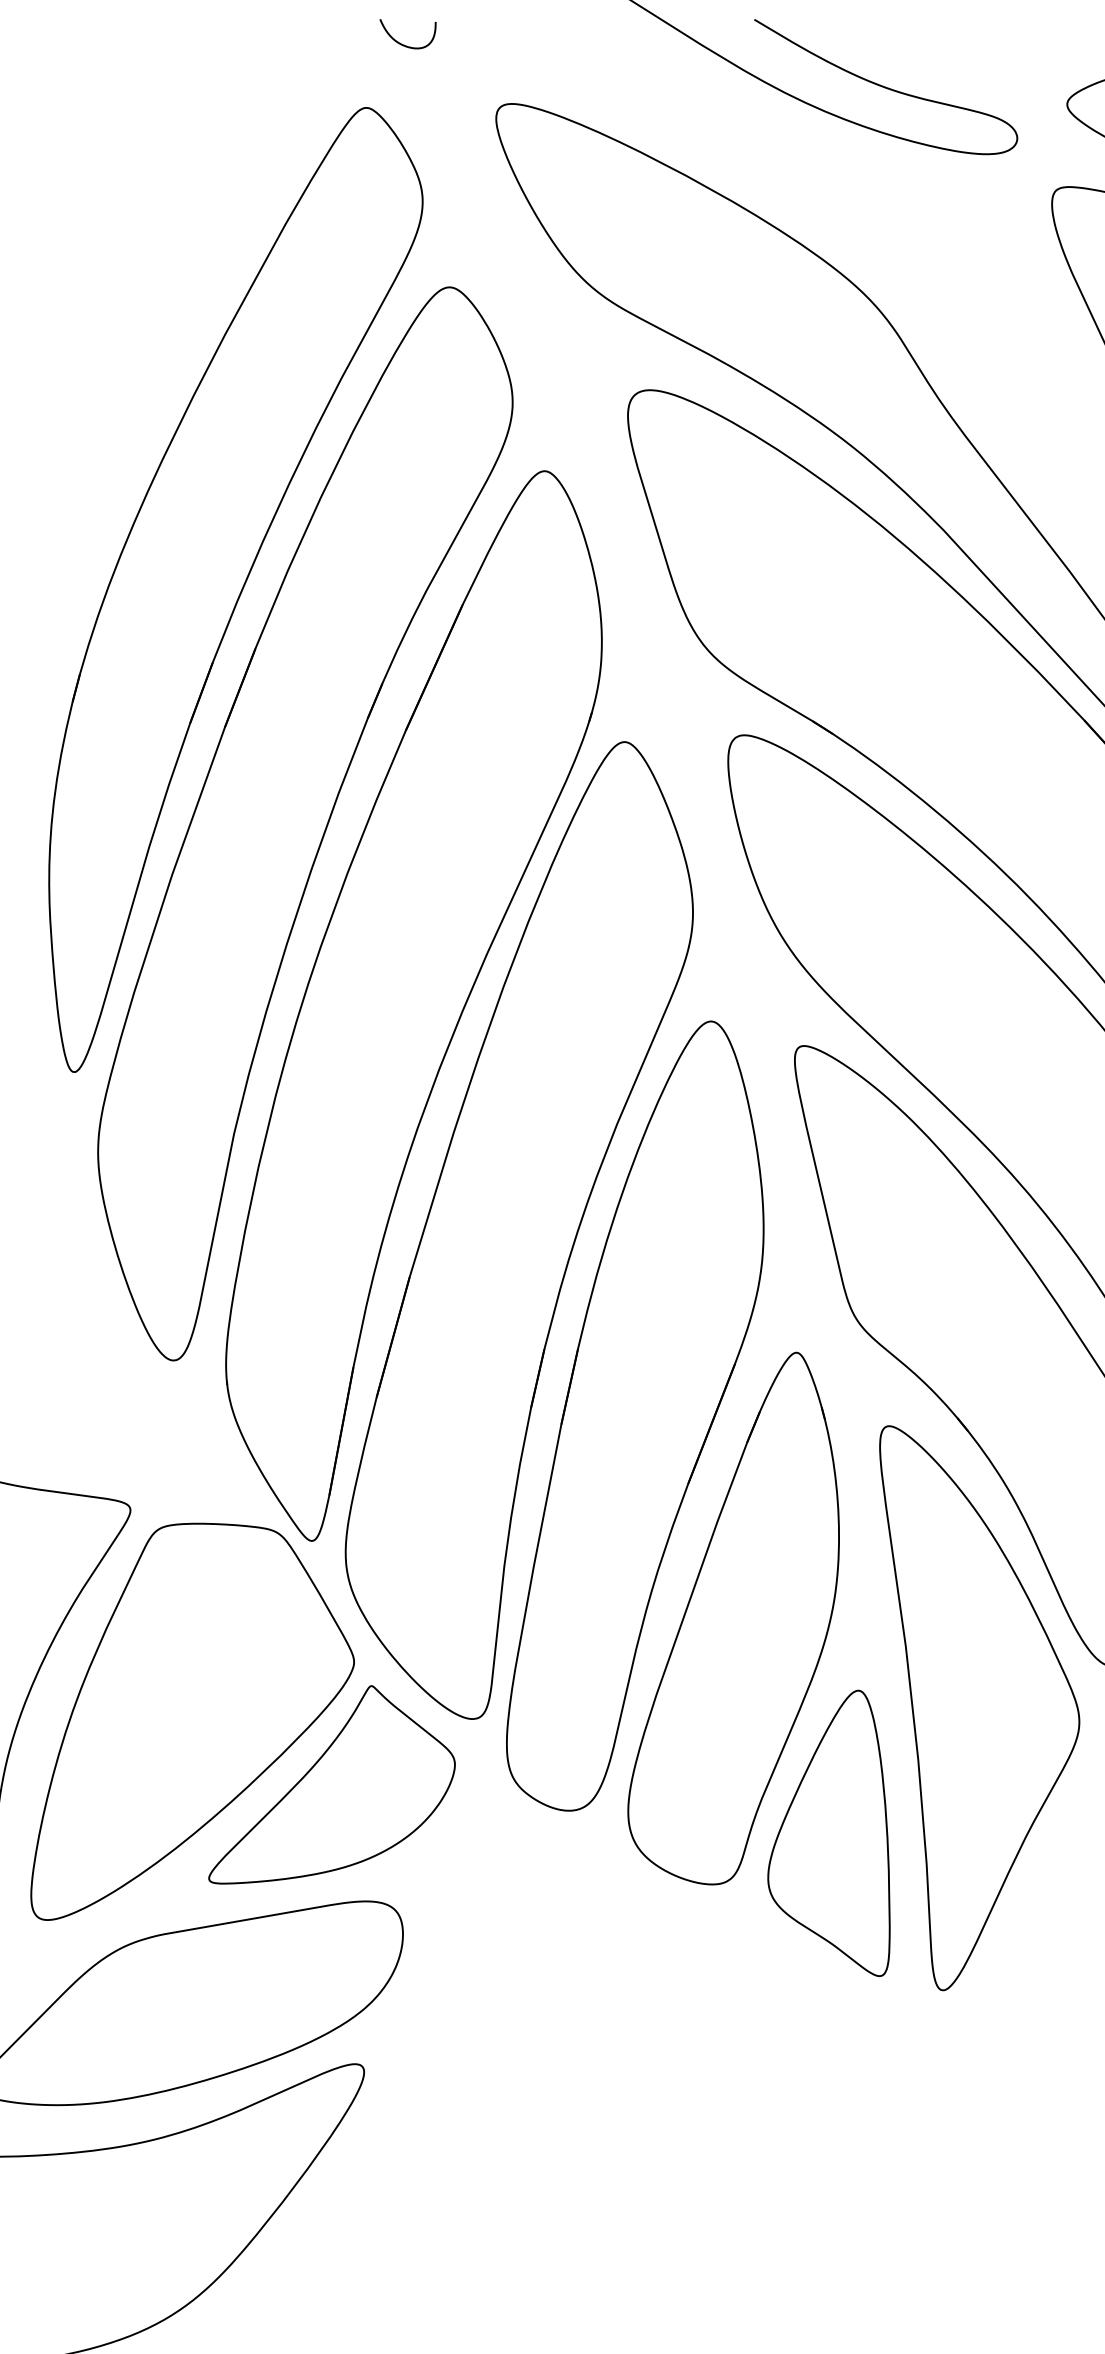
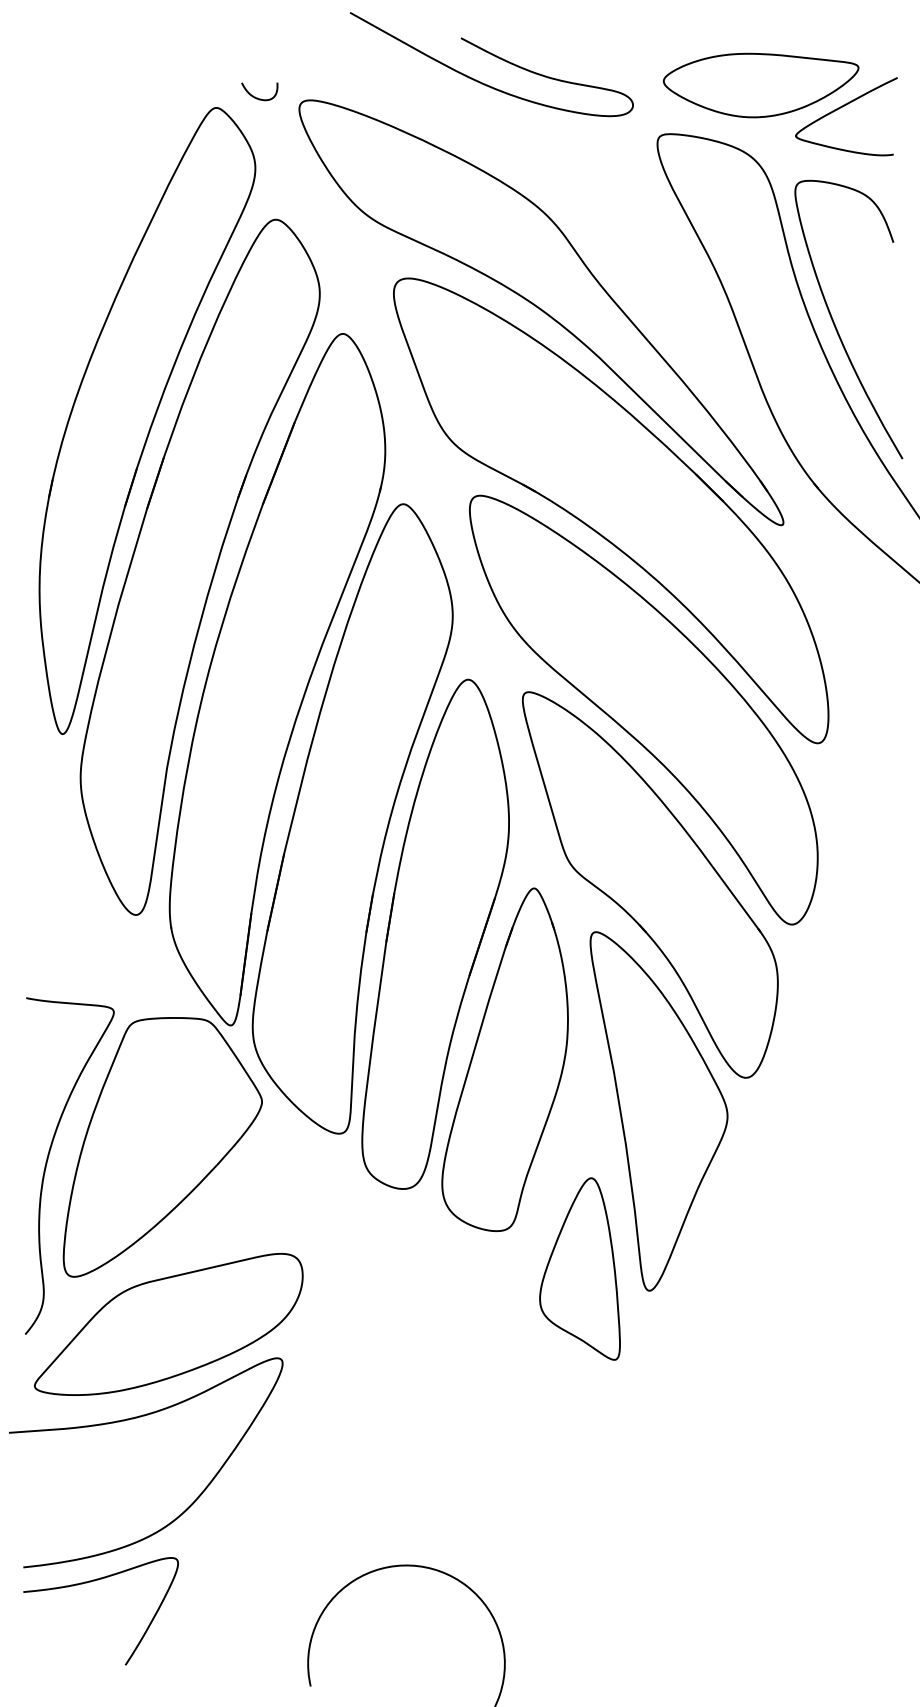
curve: (403, 43) -> (257, 97), moved
part: (334, 1786) -> (253, 1181), removed
part: (832, 1830) -> (579, 1268), moved

